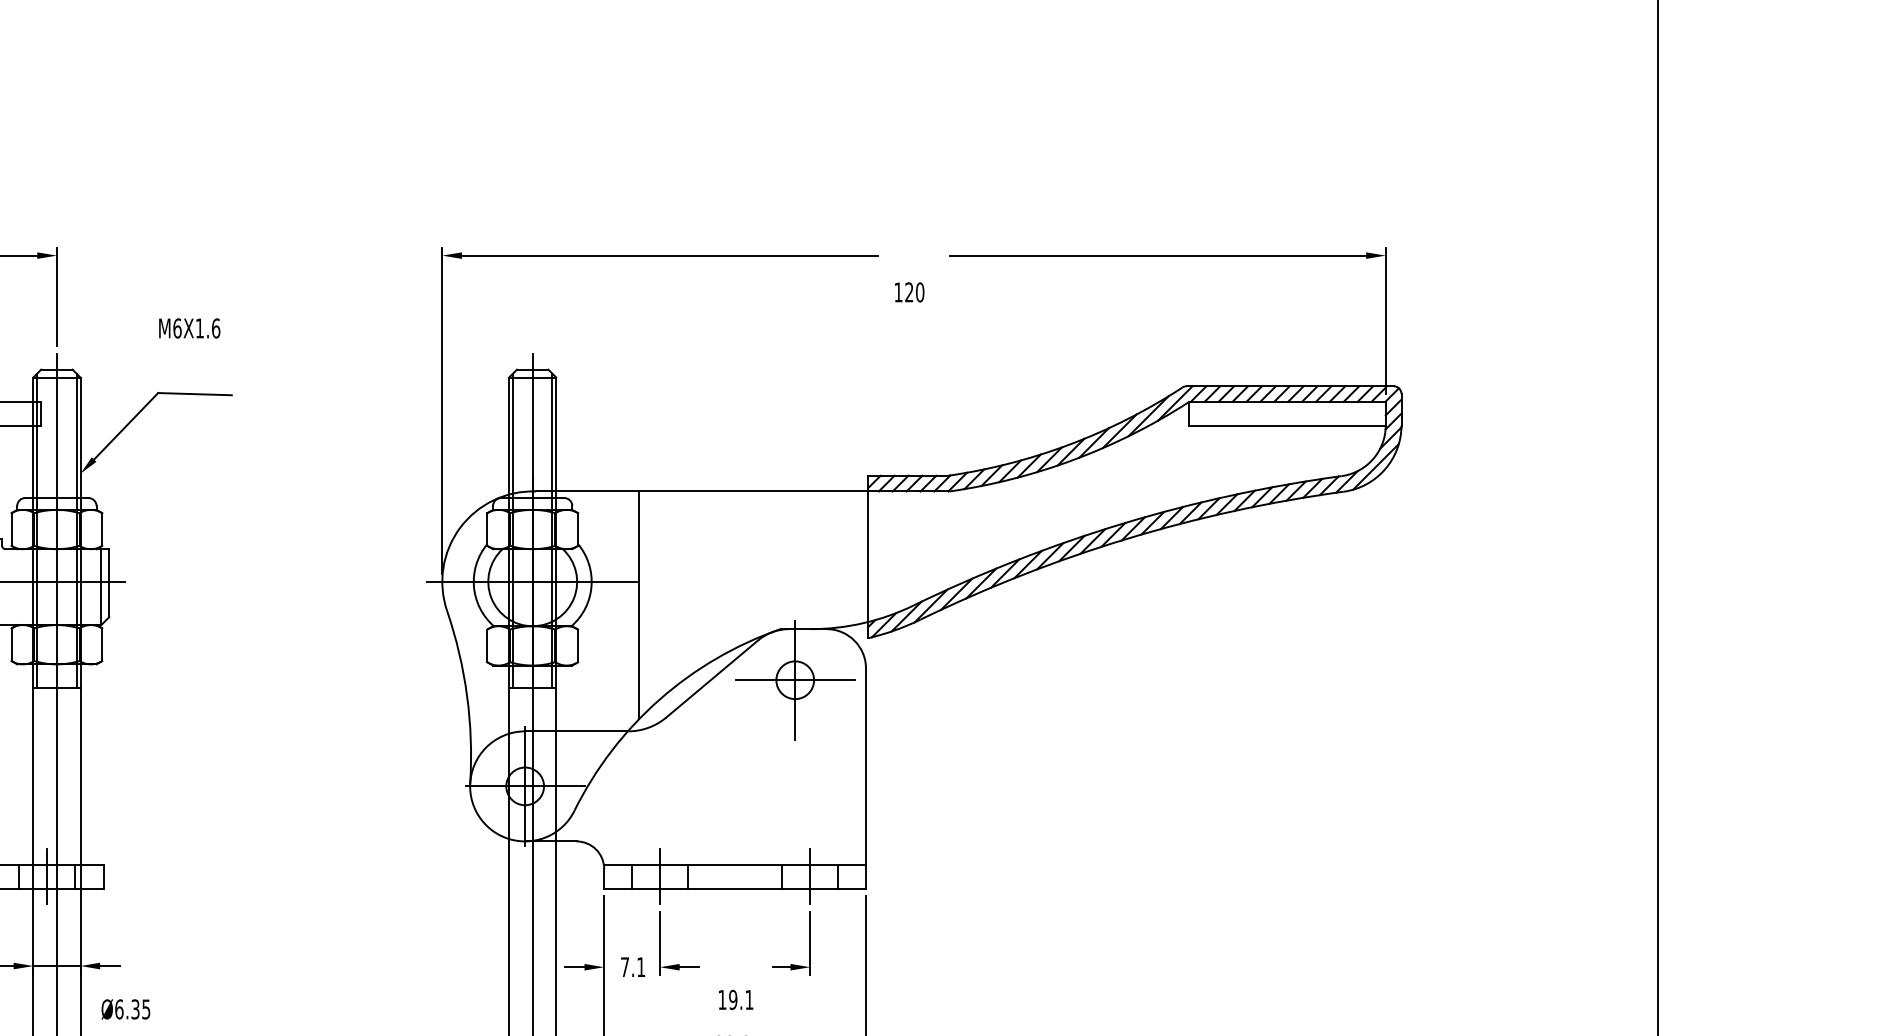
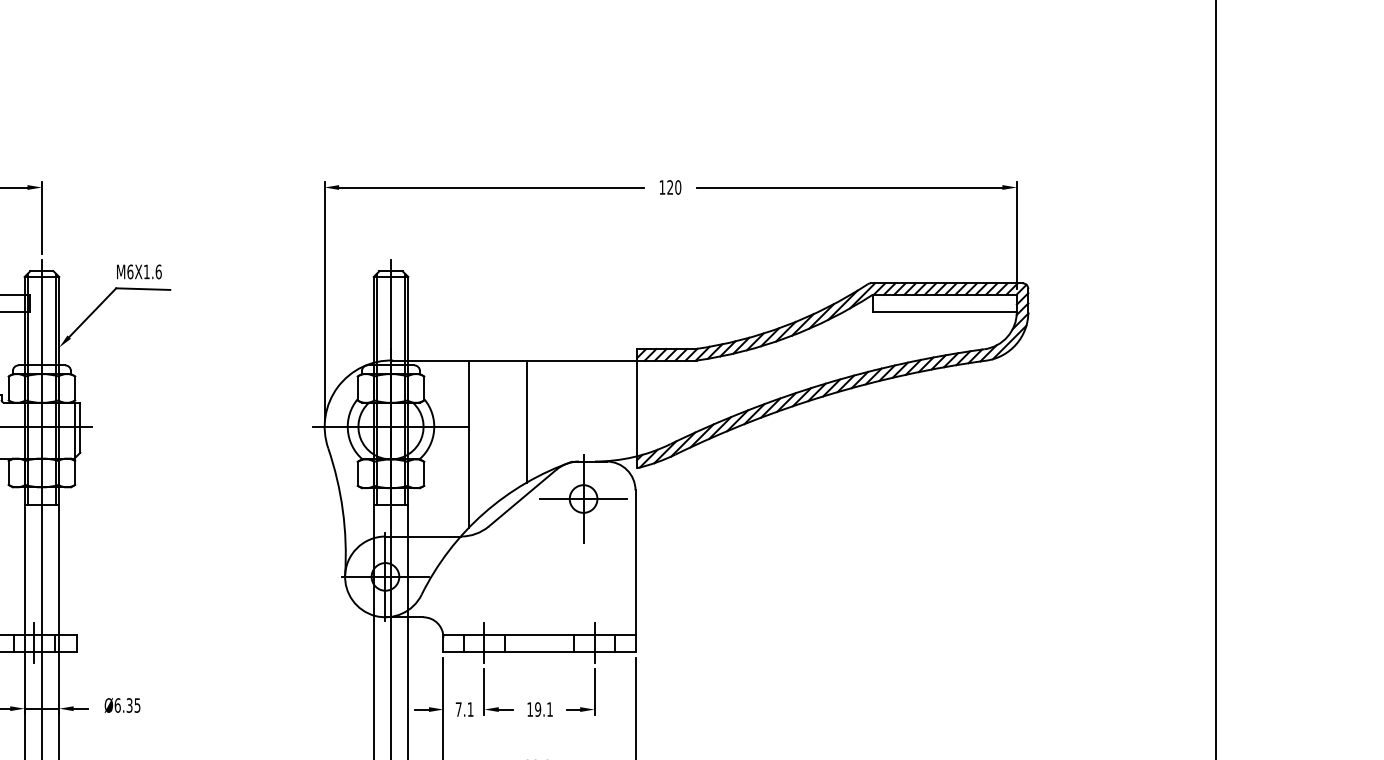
text: (909, 292) -> (670, 187), moved
text: (189, 327) -> (139, 271), moved
line: (717, 574) -> (526, 421), added
text: (735, 999) -> (539, 709), moved
text: (125, 1009) -> (122, 705), moved

